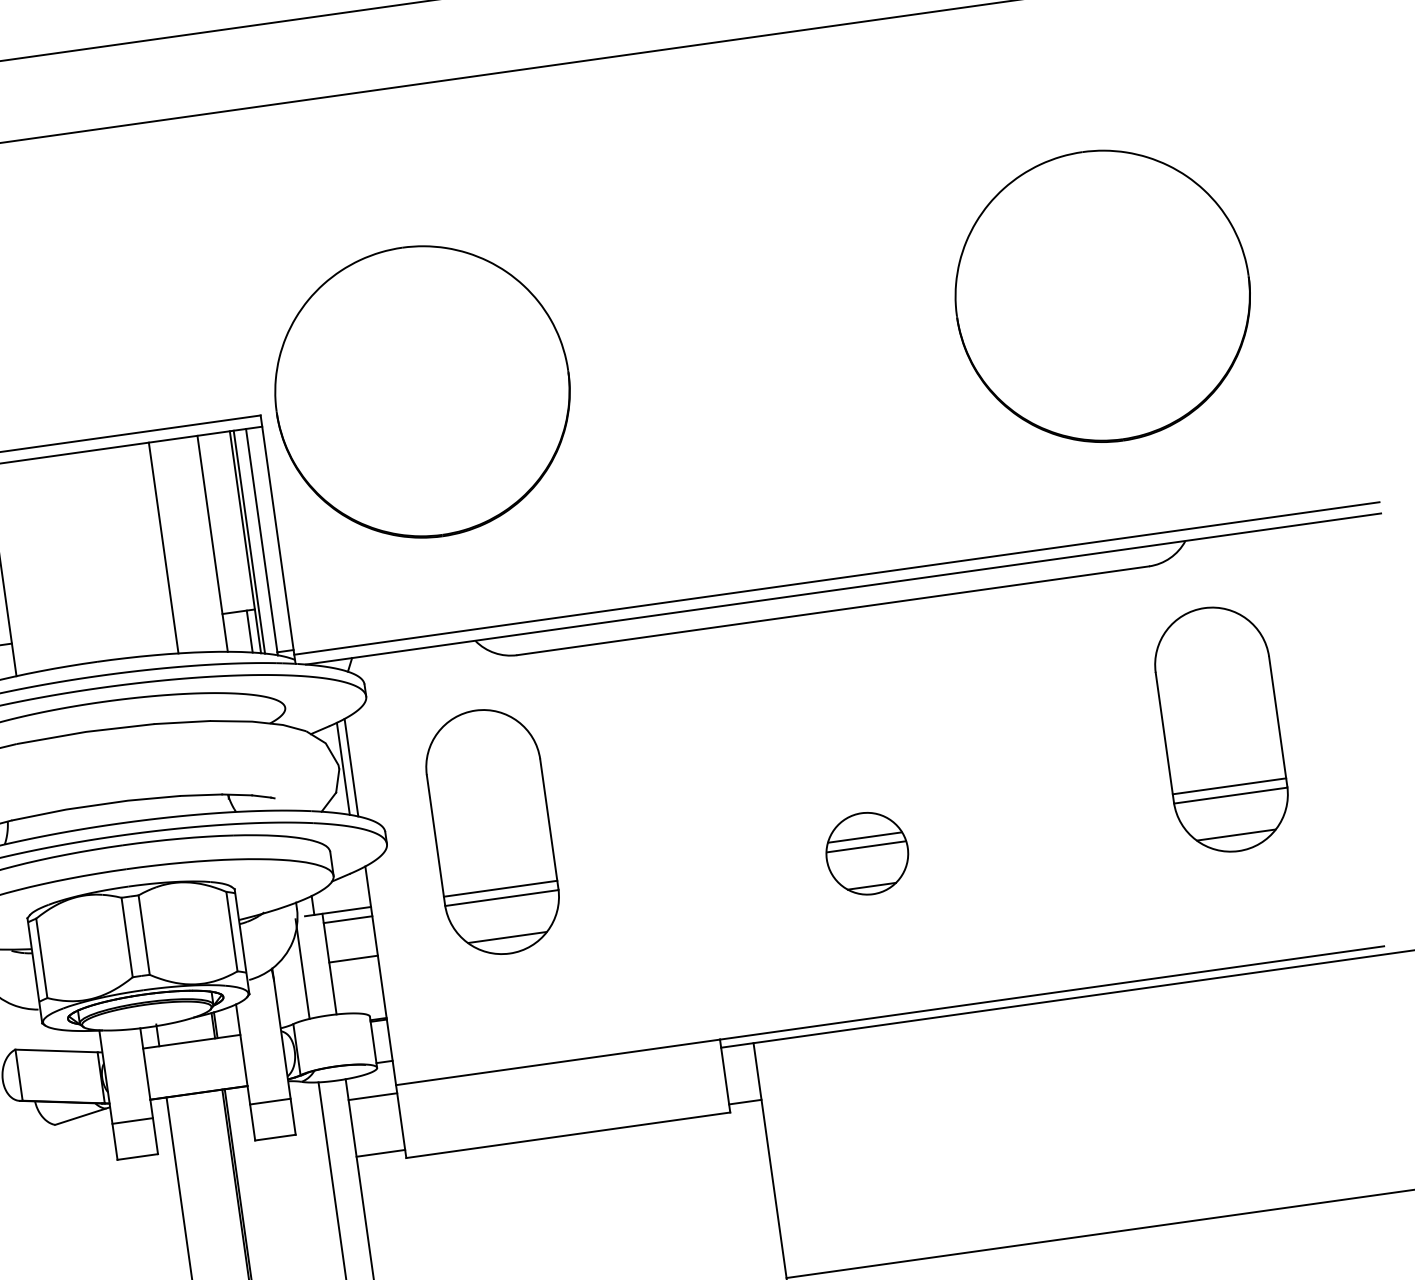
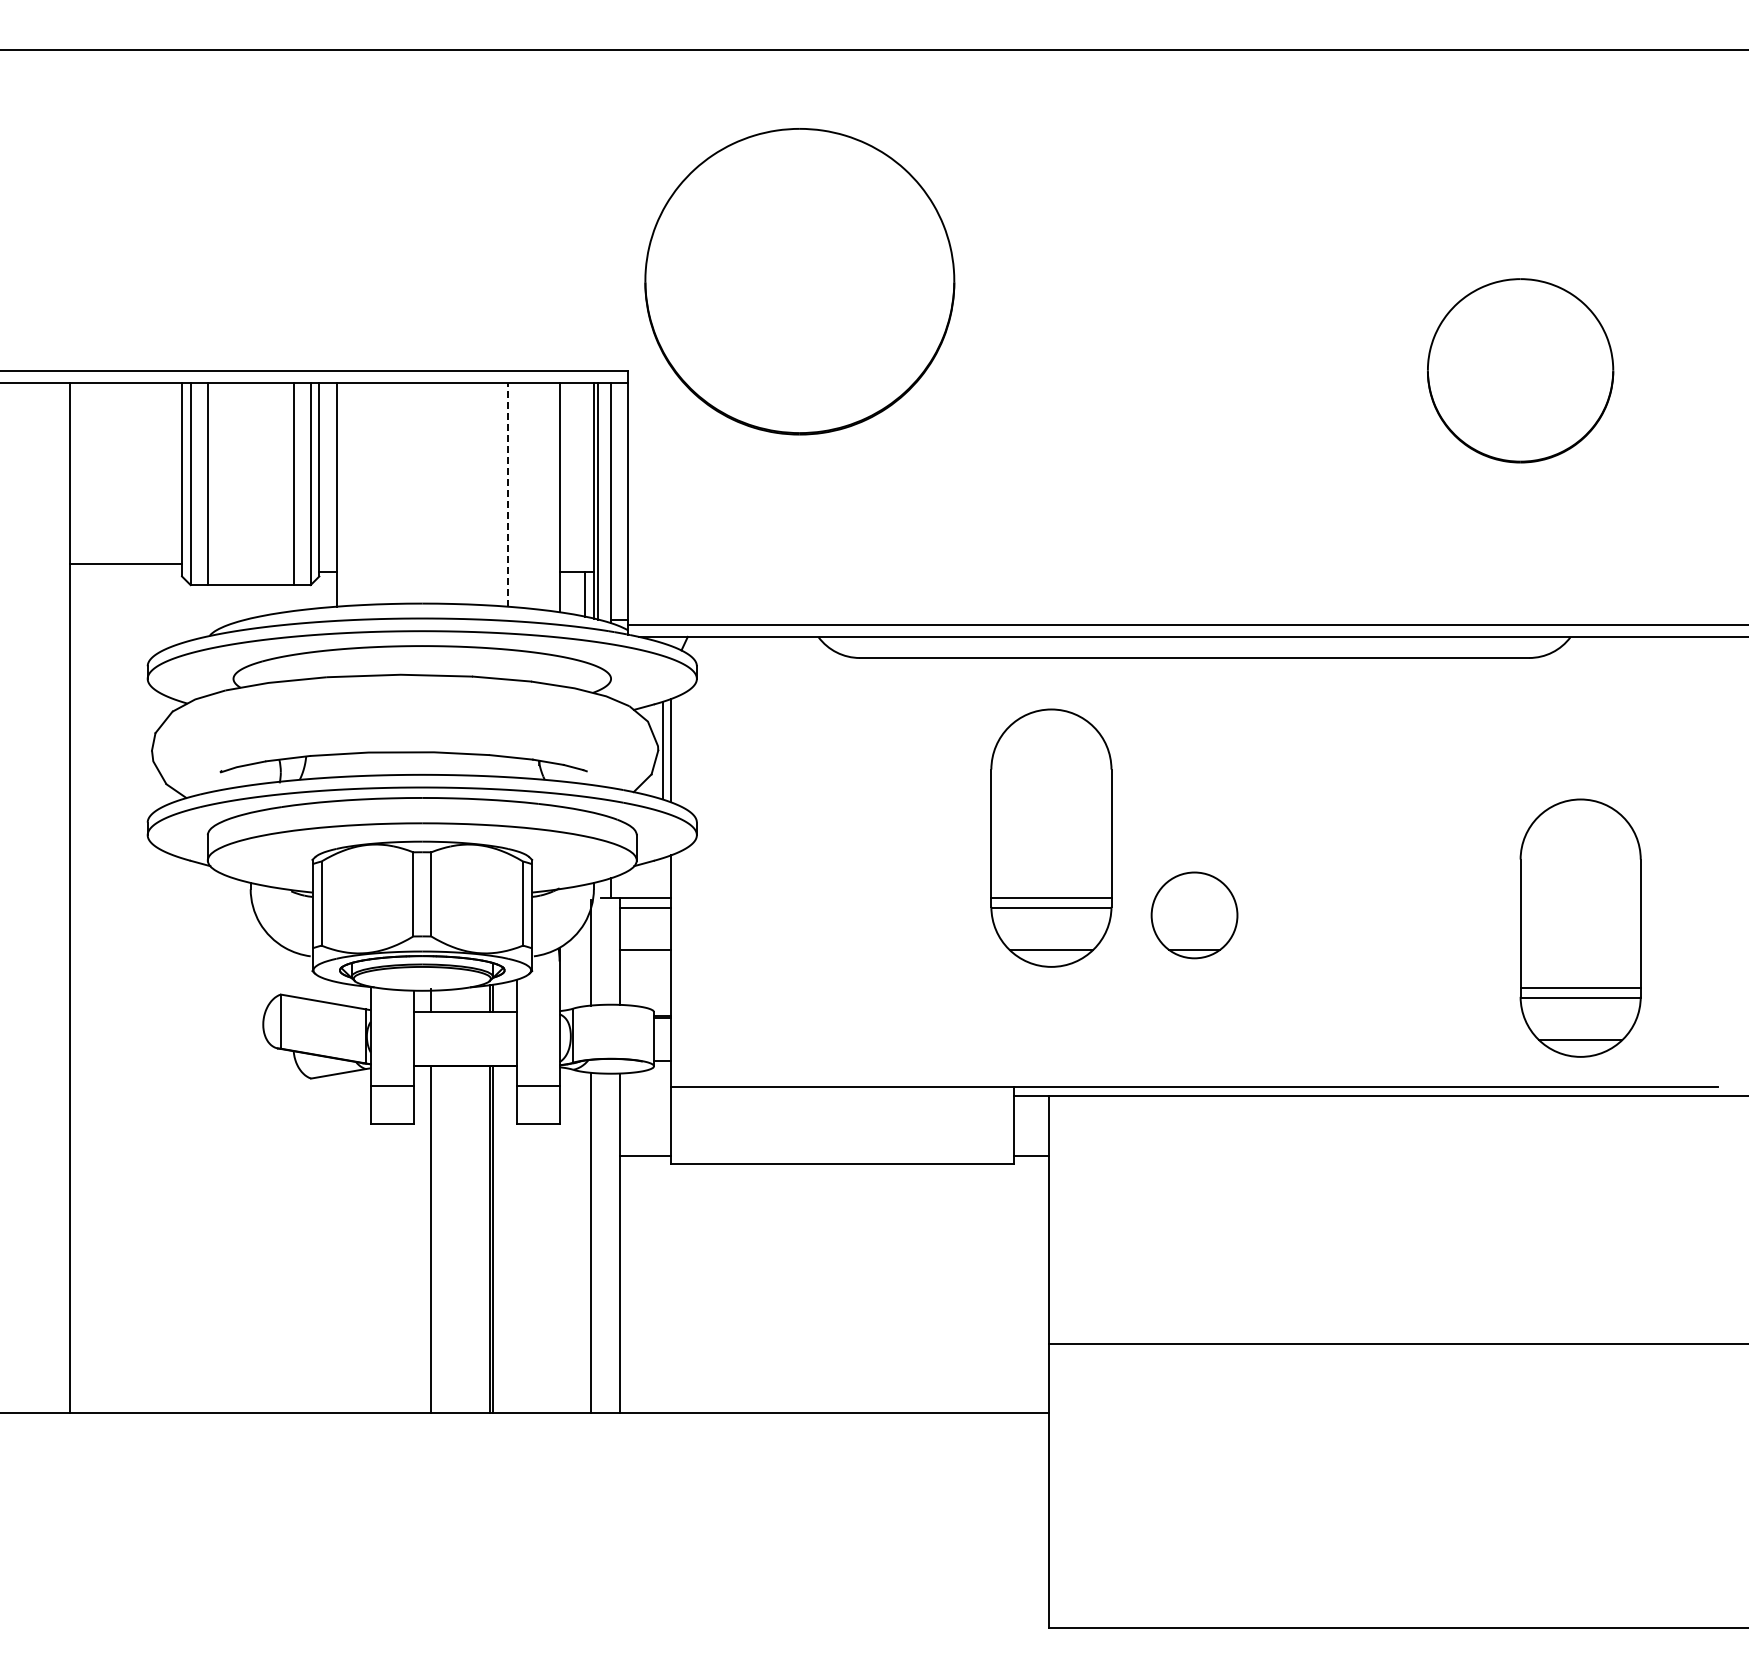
part: (1102, 296) -> (1520, 370), size x0.6
part: (422, 391) -> (799, 281), moved
line: (164, 548) -> (508, 495), solid -> dashed
part: (1221, 728) -> (1580, 927), moved
part: (492, 831) -> (1051, 837), moved
line: (865, 837) -> (1194, 898), removed
line: (866, 847) -> (1194, 908), removed
line: (373, 1096) -> (645, 1095), removed

